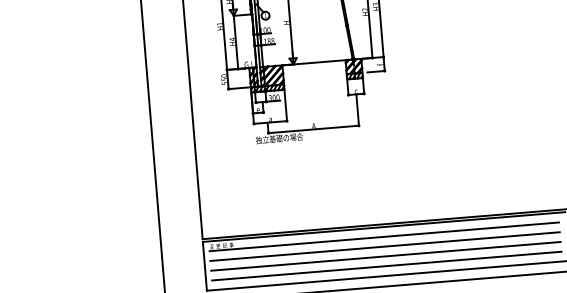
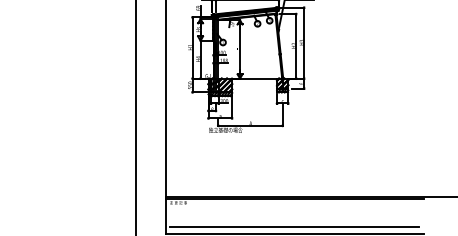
line: (383, 236) -> (293, 205), removed
line: (384, 246) -> (293, 212), removed
line: (384, 255) -> (293, 219), removed

